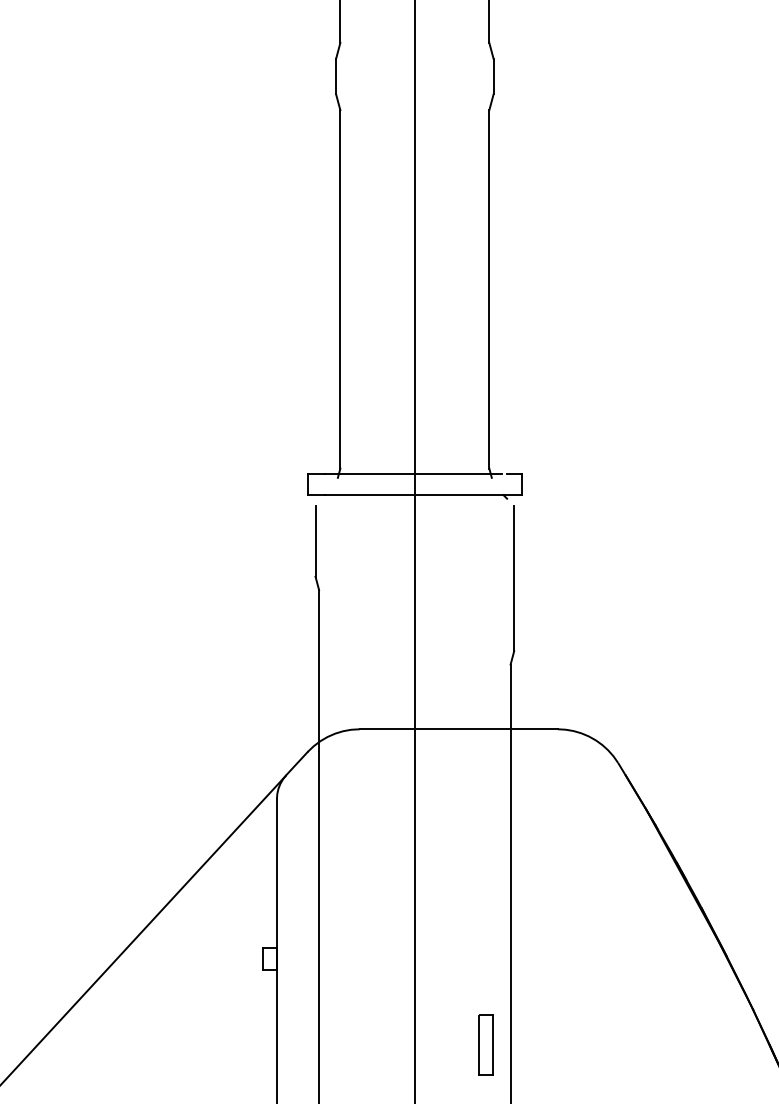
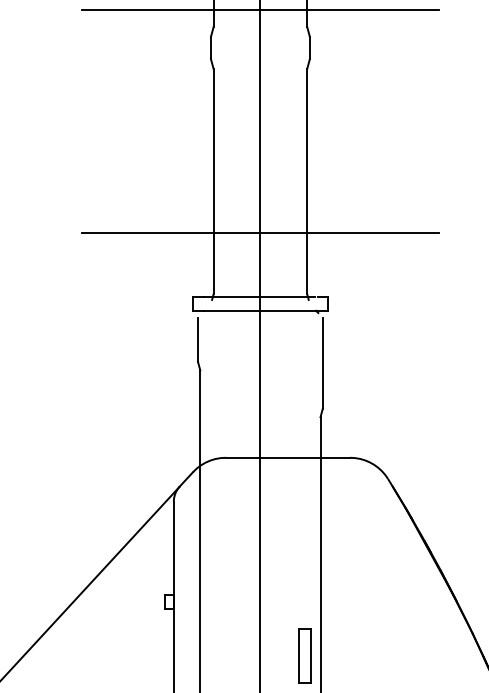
line: (414, 16) -> (260, 10), added
line: (414, 370) -> (260, 232), added
part: (485, 1044) -> (304, 655), size x1.43

